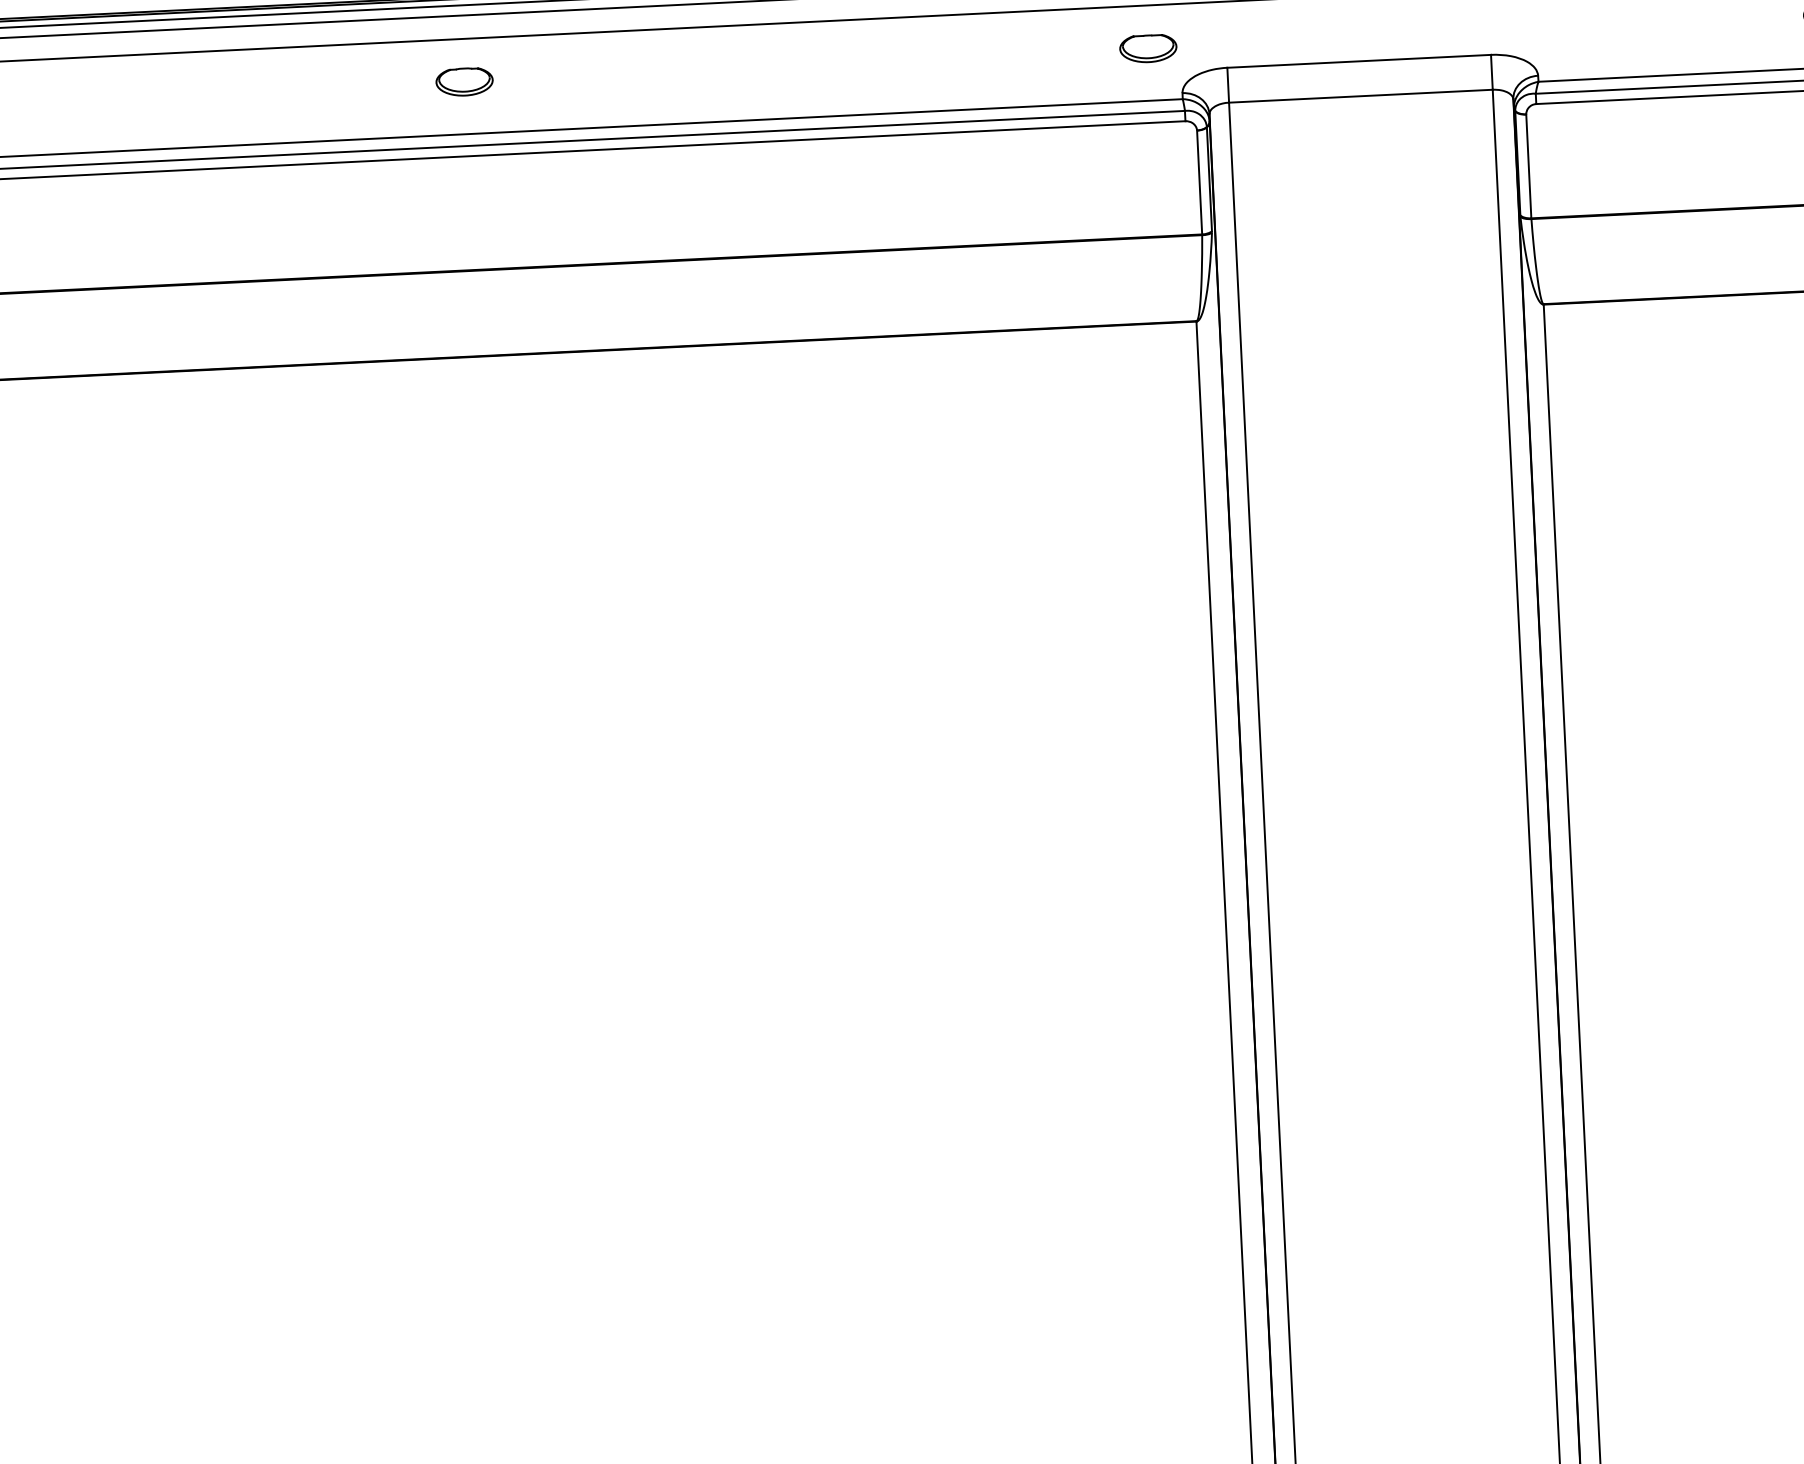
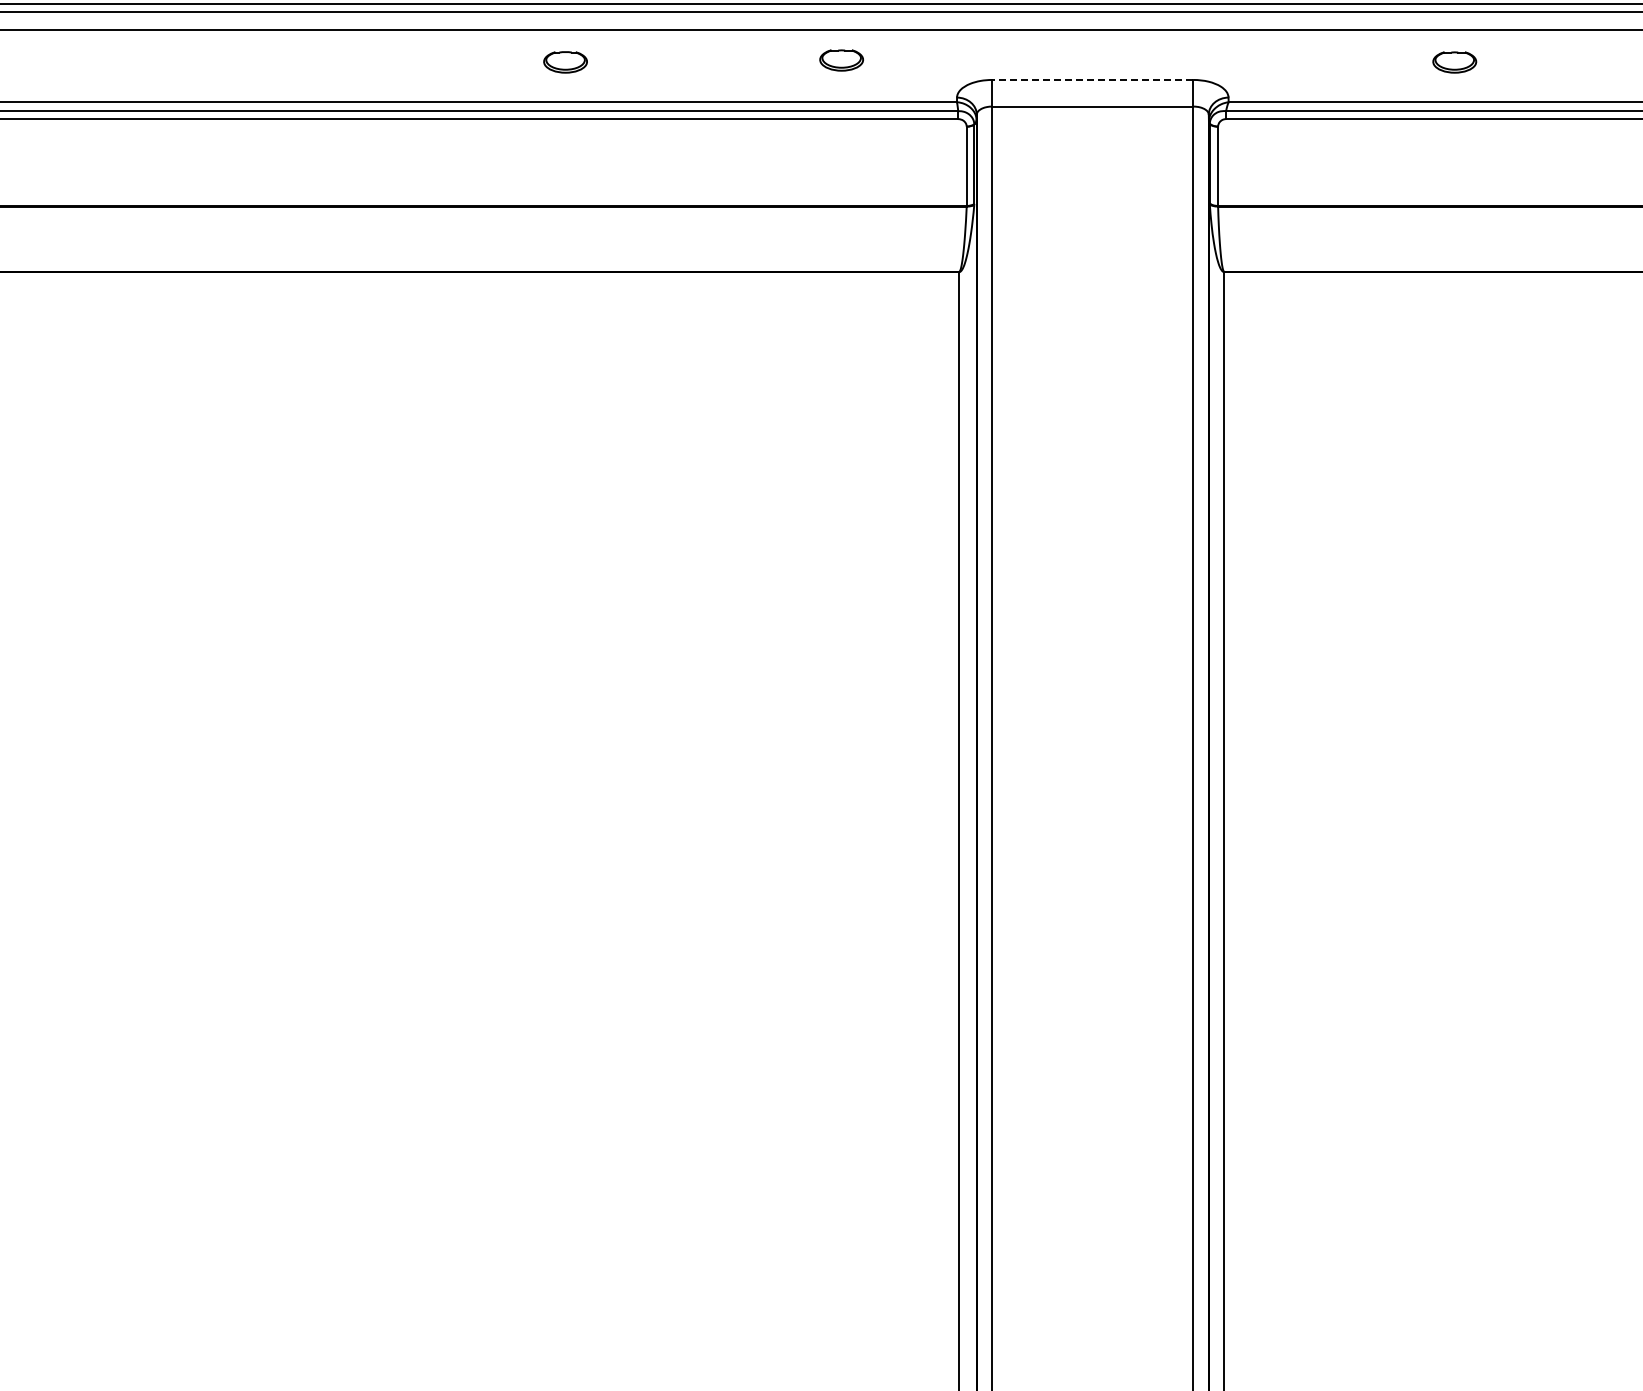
part: (1148, 48) -> (841, 60), moved
line: (1358, 60) -> (1092, 79), solid -> dashed
part: (464, 82) -> (565, 62), moved

